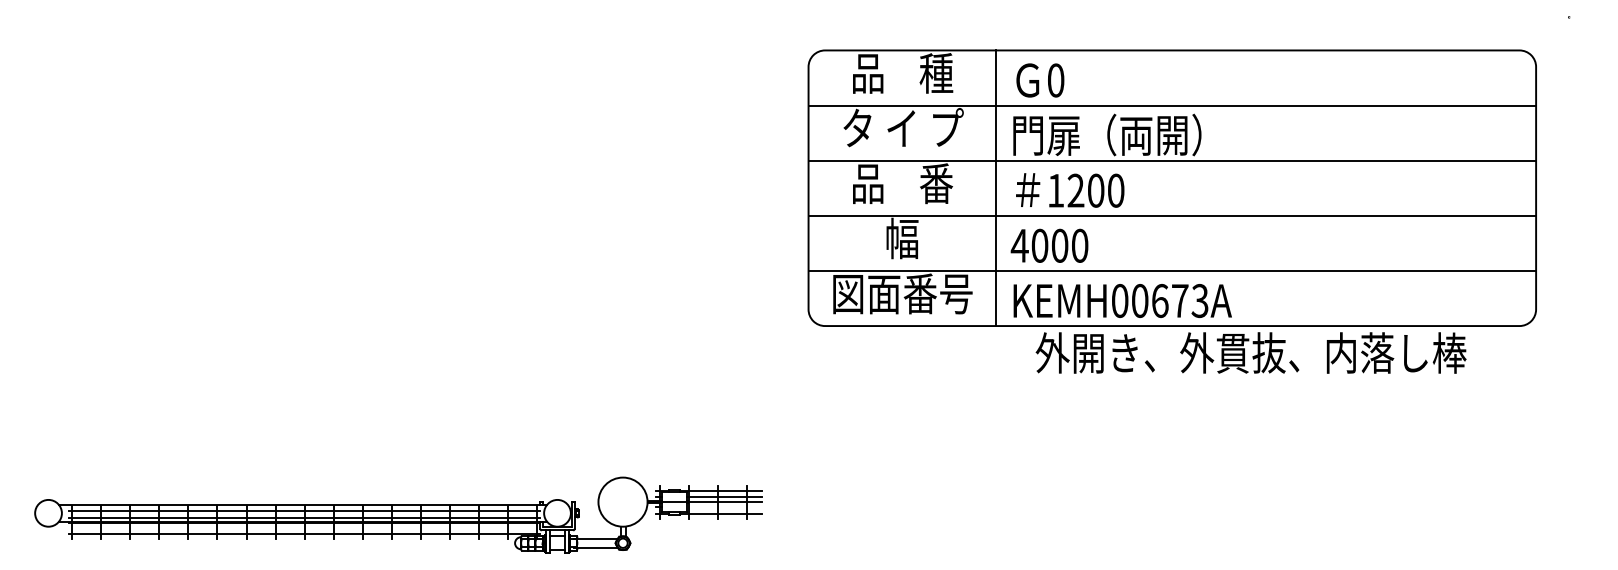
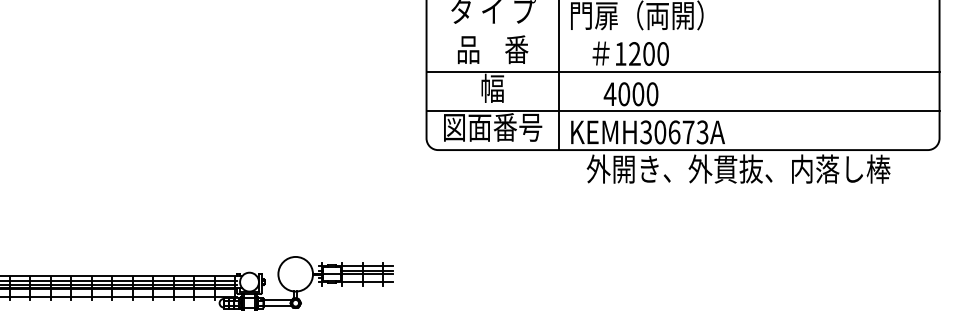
line: (1172, 160) -> (683, 33), removed
text: (1070, 190) -> (630, 53), moved
text: (1049, 245) -> (630, 94), moved
text: (1119, 300) -> (645, 132), KEMH00673A -> KEMH30673A

